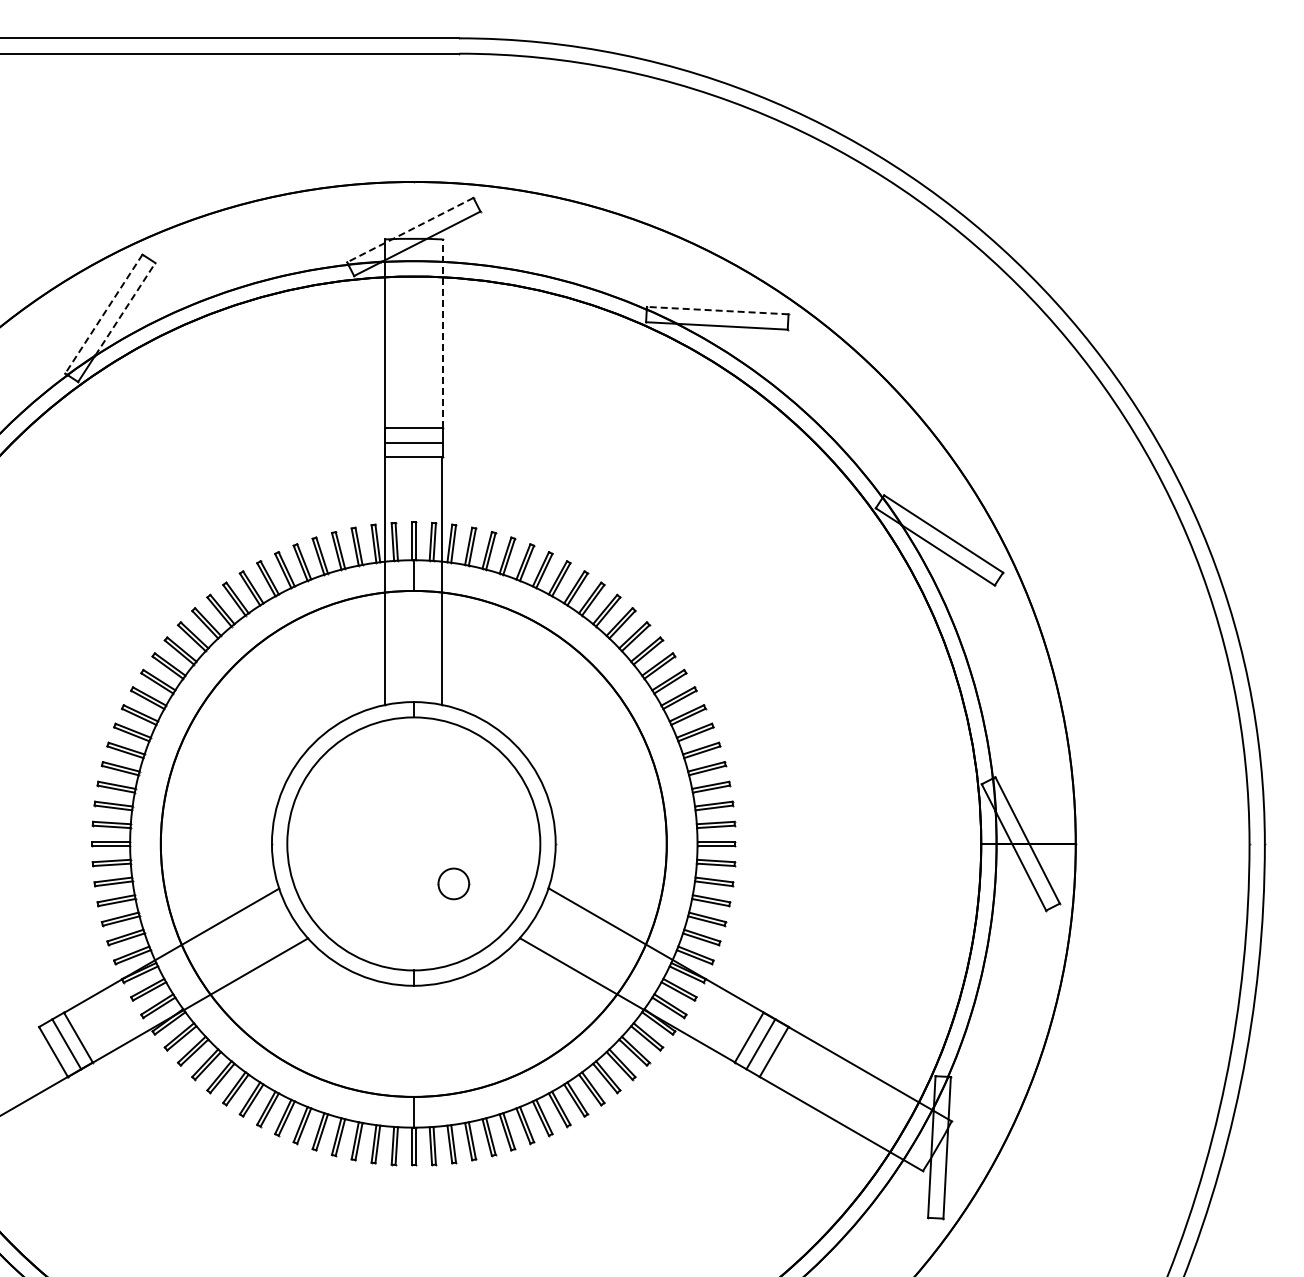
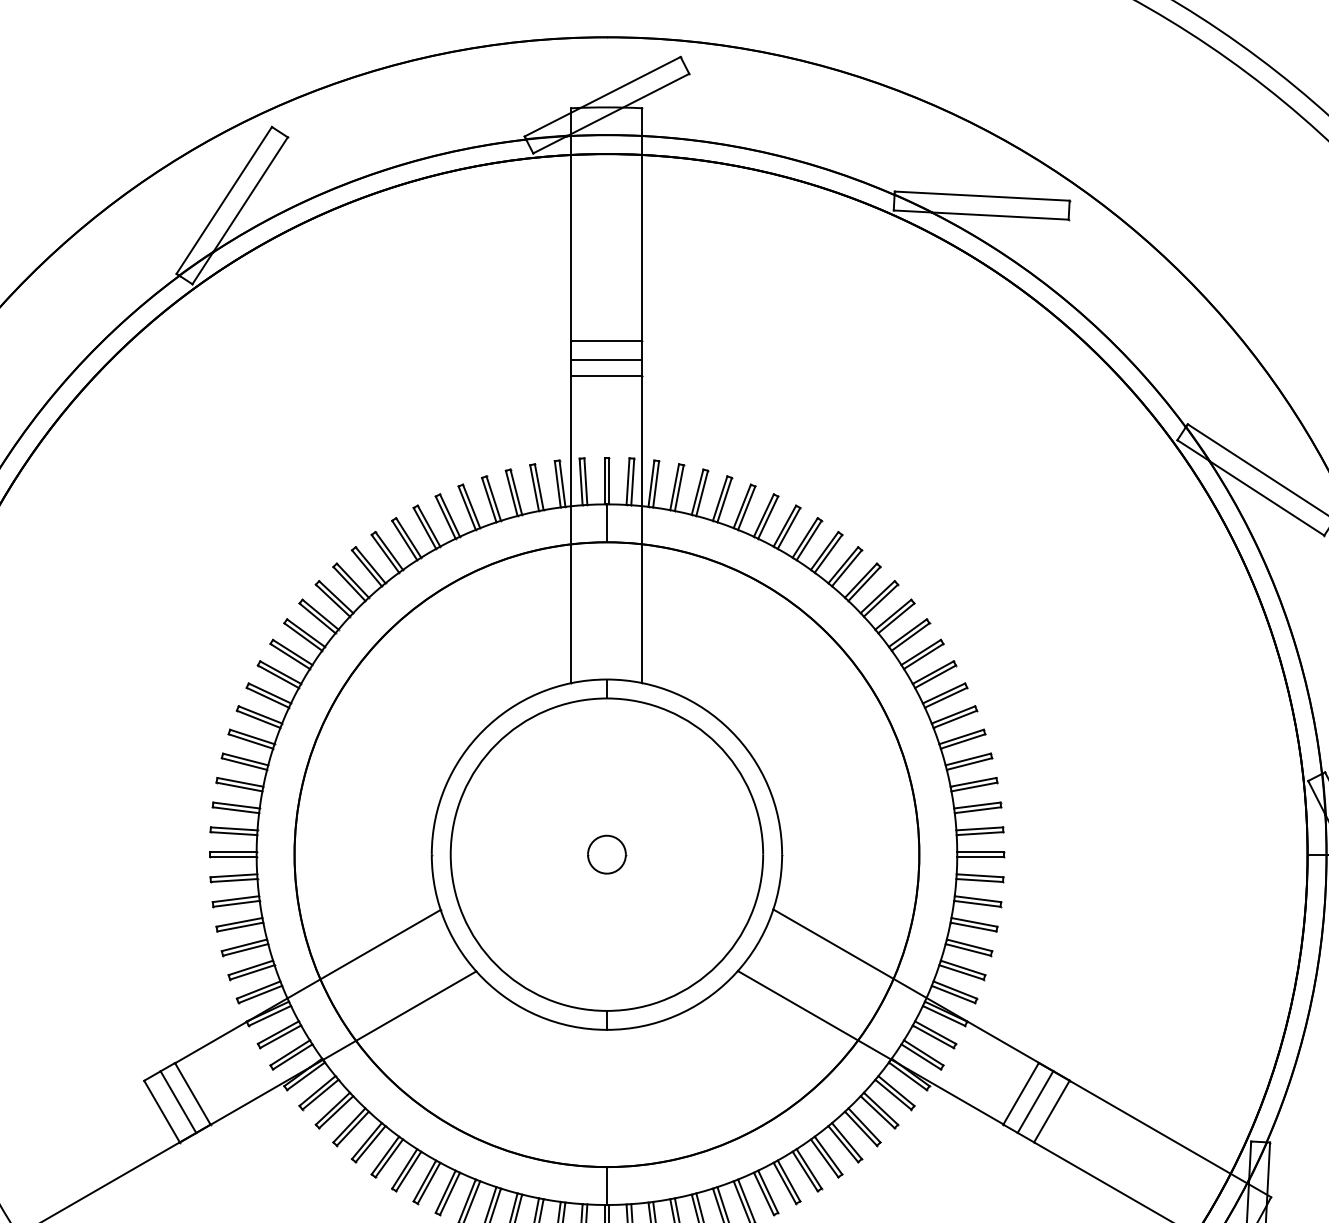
line: (410, 230) -> (602, 97), dashed -> solid
line: (125, 308) -> (250, 193), dashed -> solid
line: (717, 310) -> (981, 196), dashed -> solid
line: (103, 314) -> (223, 200), dashed -> solid
line: (442, 333) -> (642, 224), dashed -> solid
part: (453, 883) -> (606, 854), moved

